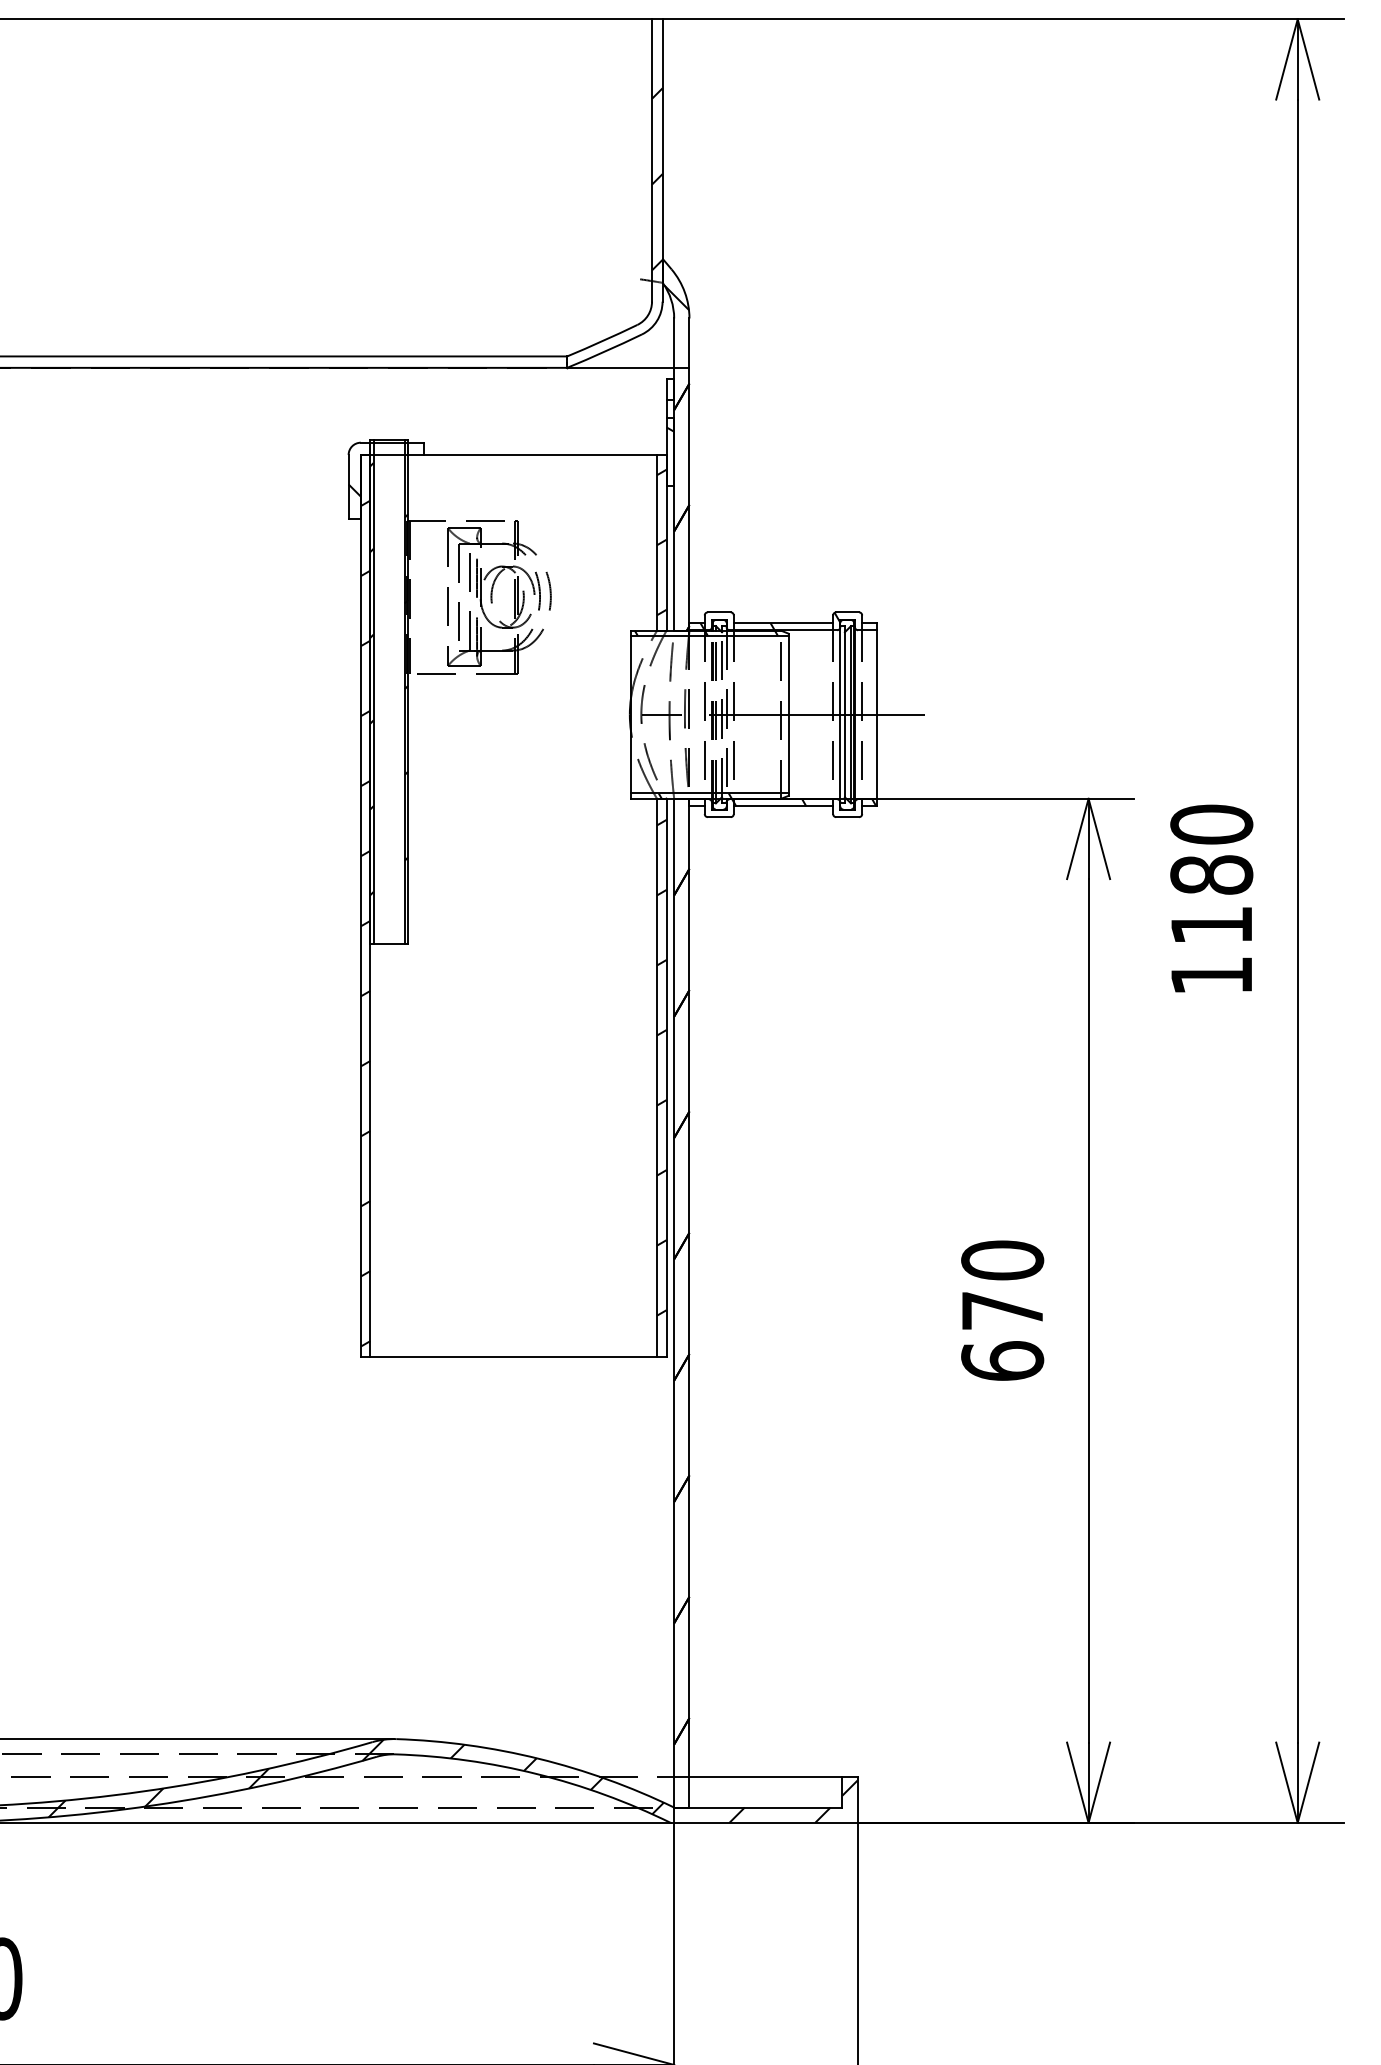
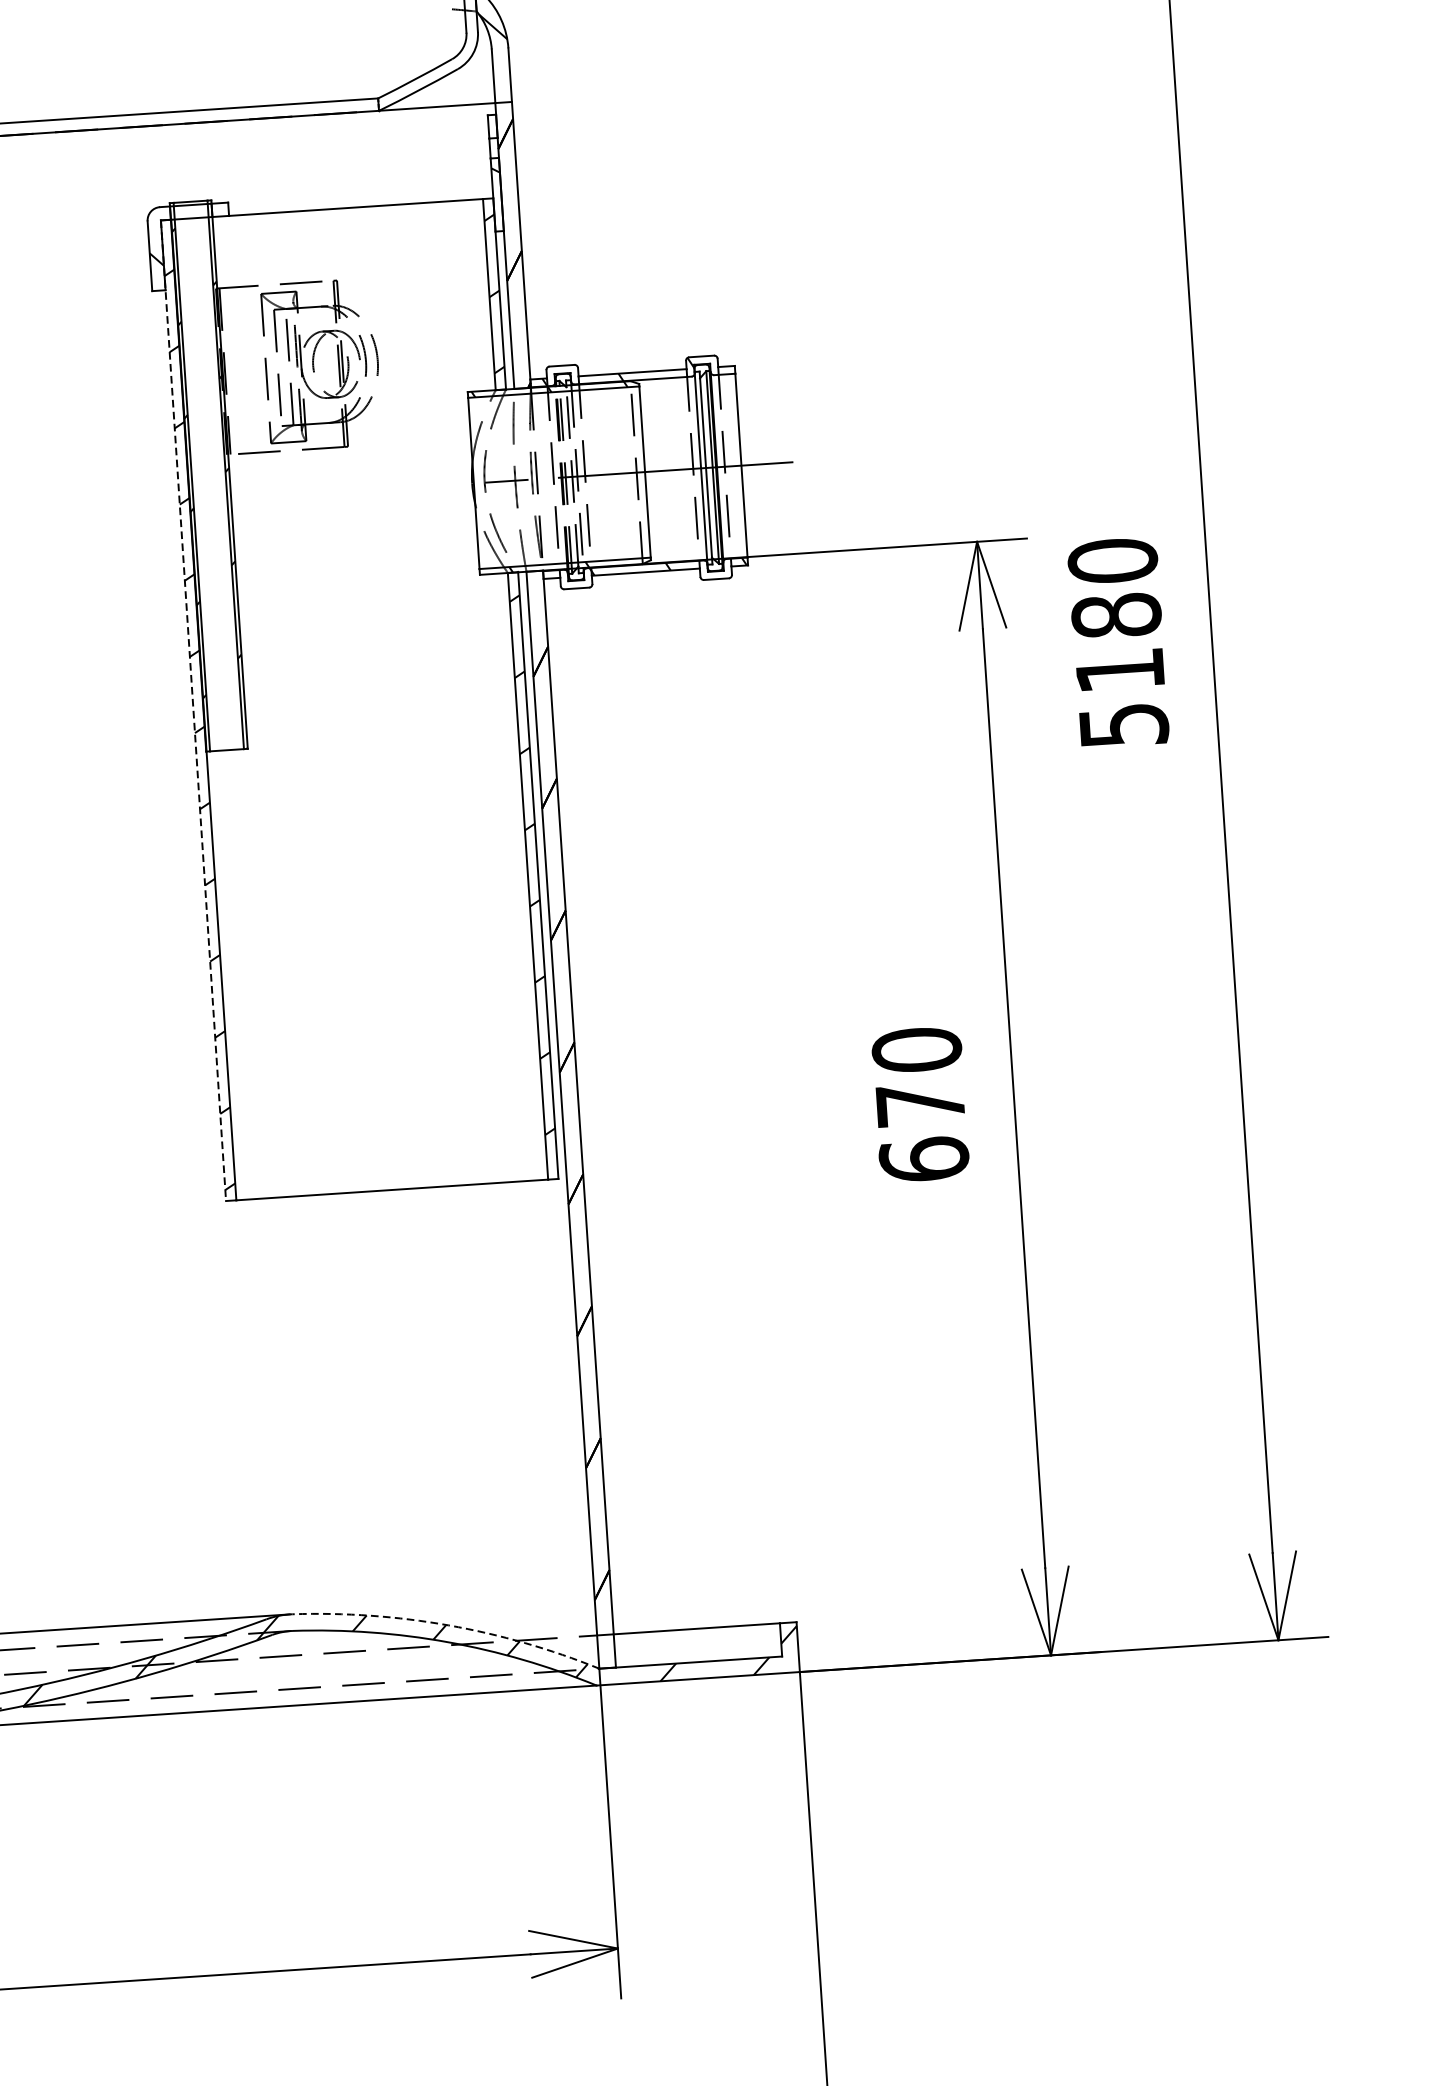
line: (360, 905) -> (193, 710), solid -> dashed
text: (1212, 975) -> (1124, 724), 1180 -> 5180
arc: (538, 1758) -> (448, 1625), solid -> dashed

